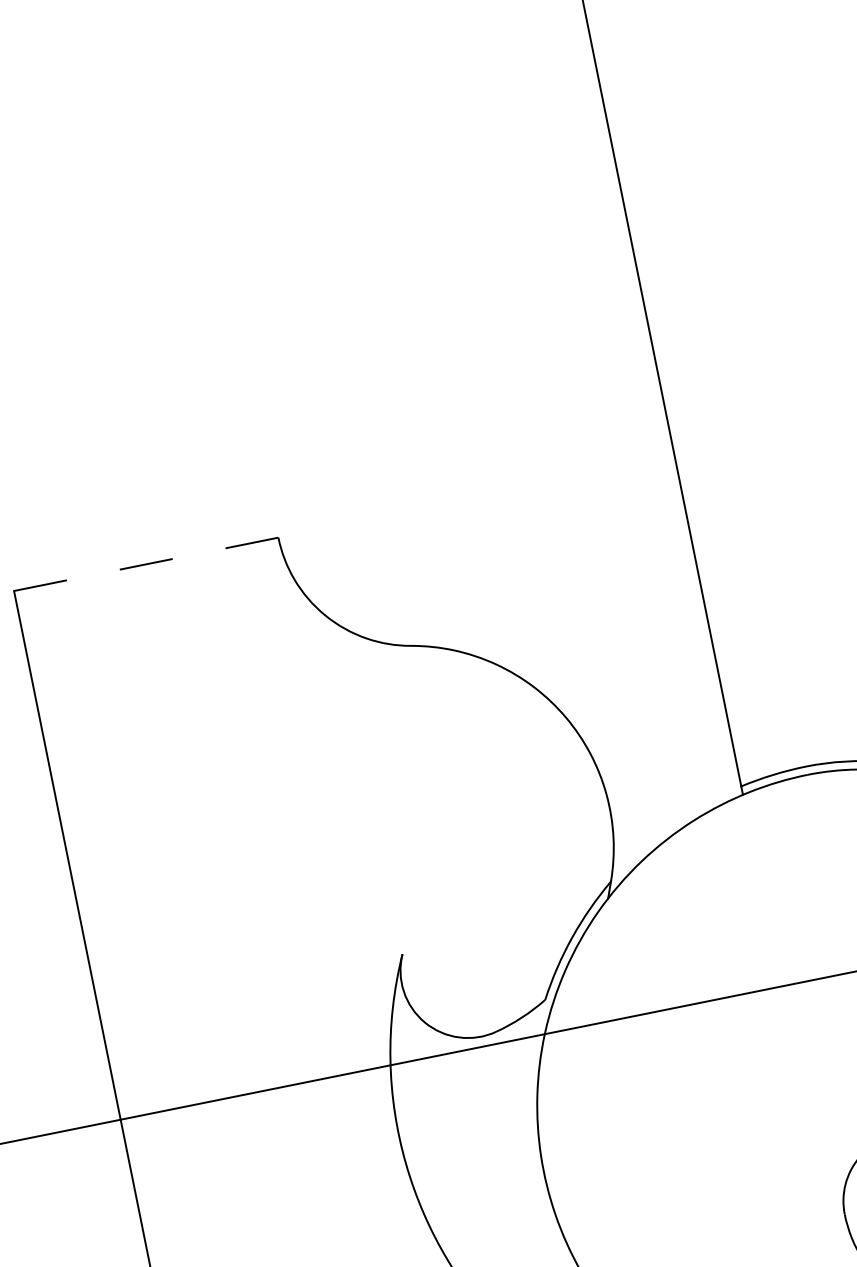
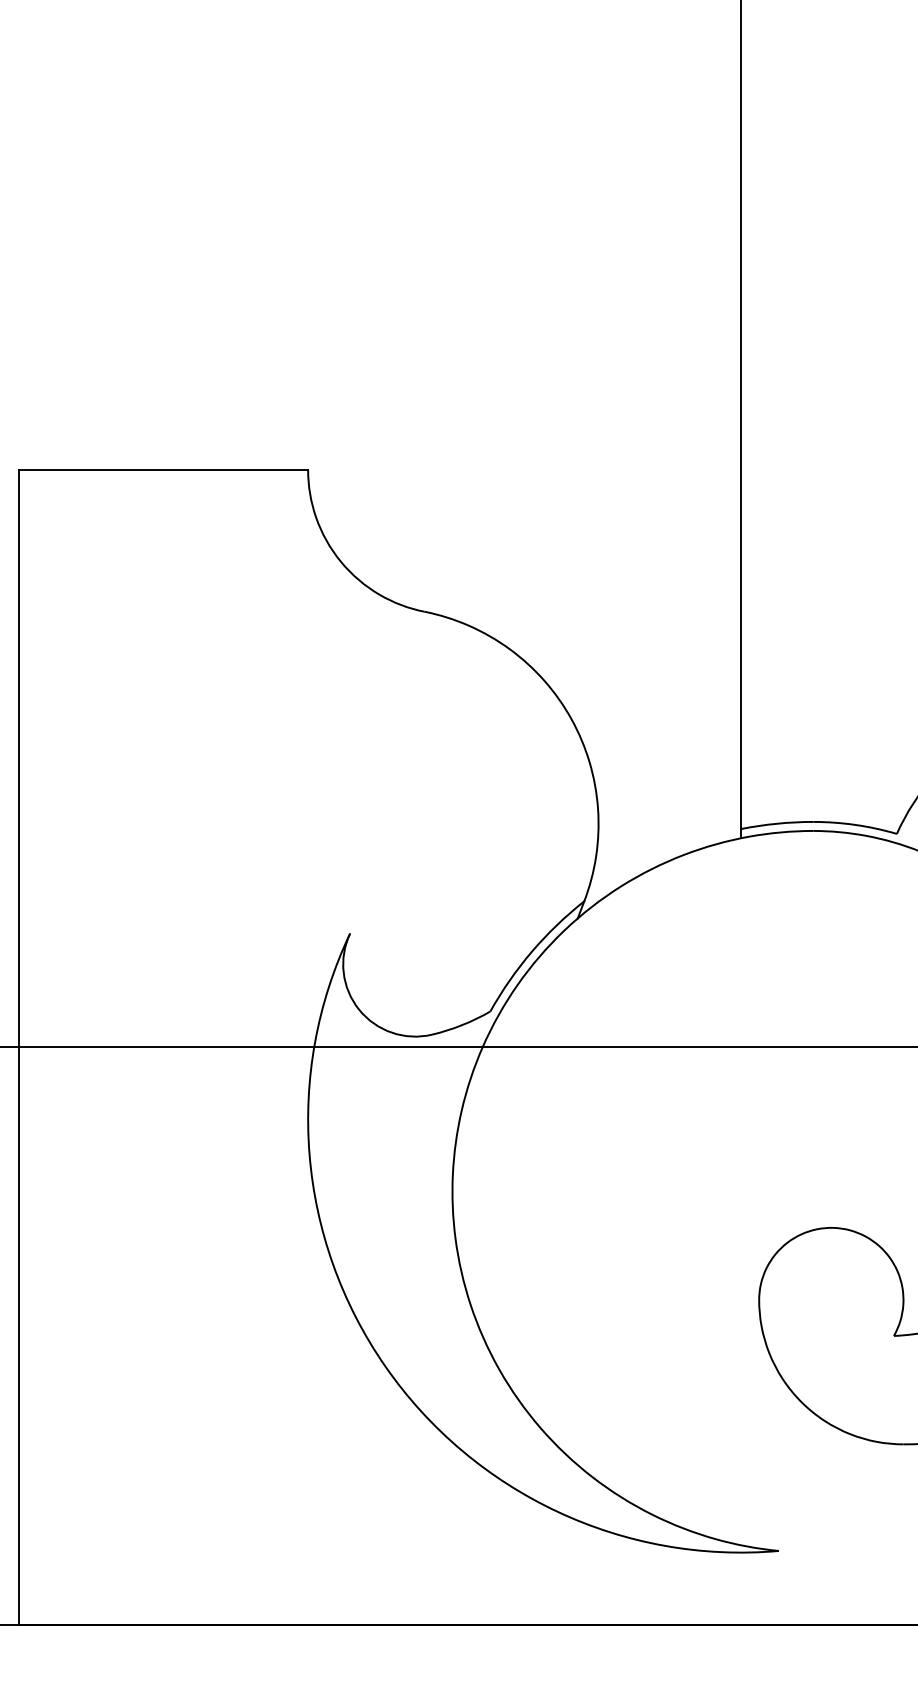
line: (146, 564) -> (163, 470), dashed -> solid

